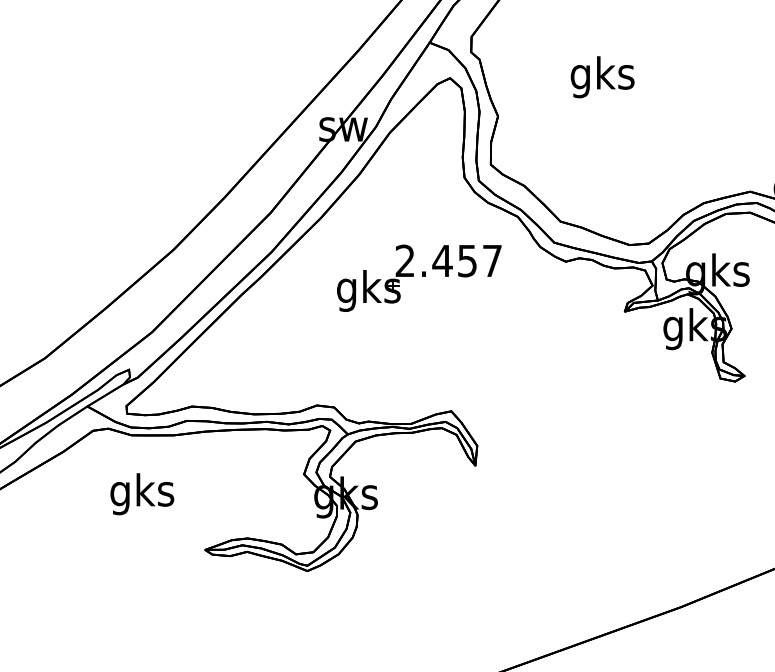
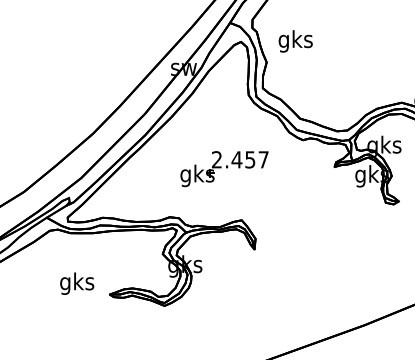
text: (602, 77) -> (295, 41), moved
part: (419, 279) -> (224, 169), moved
text: (142, 493) -> (77, 283), moved

